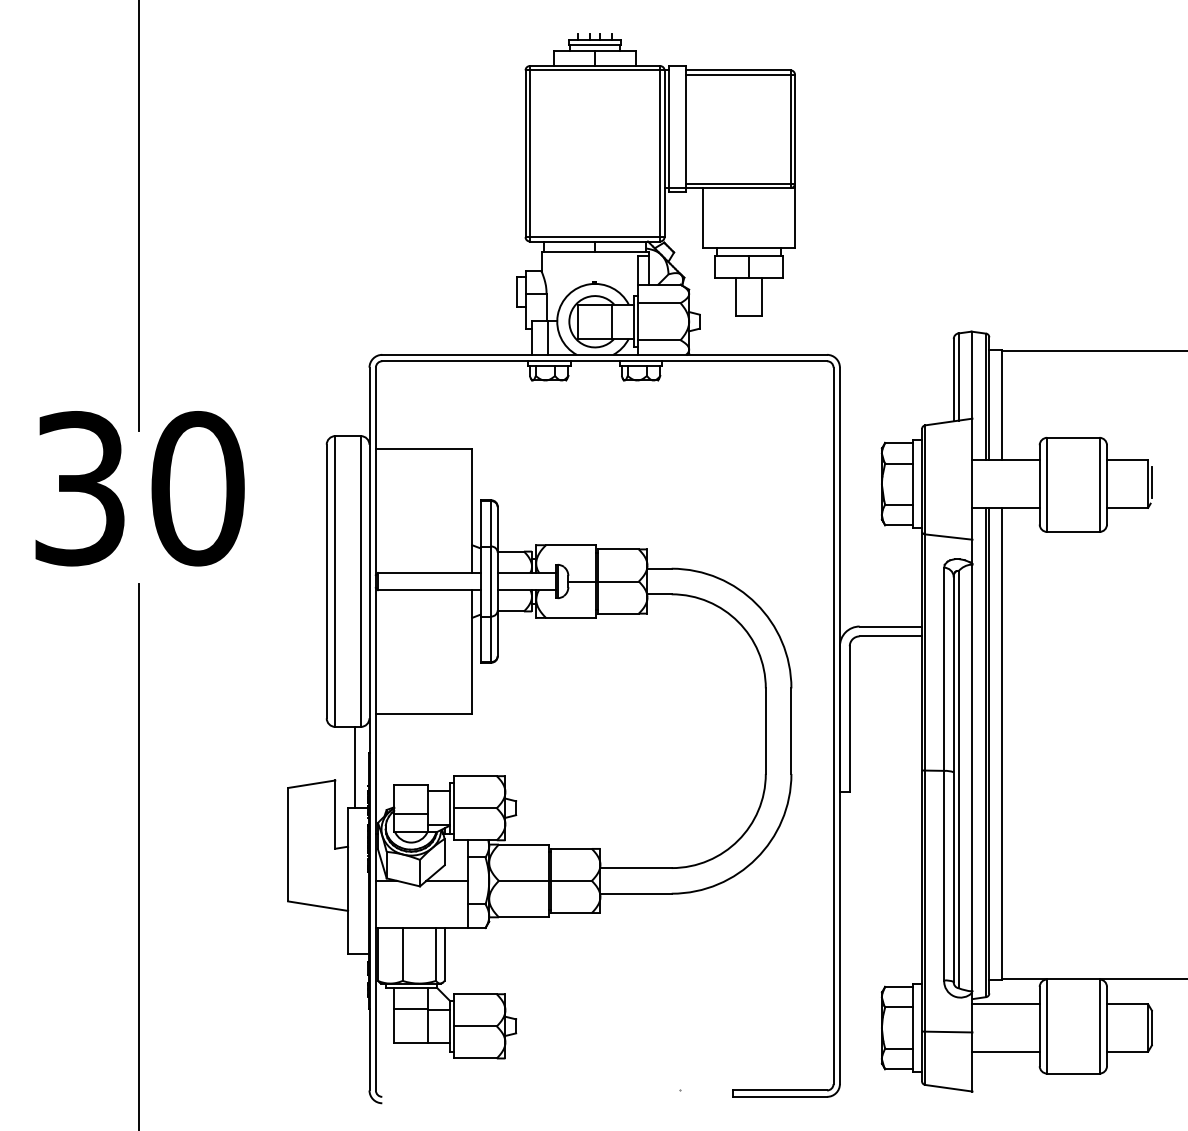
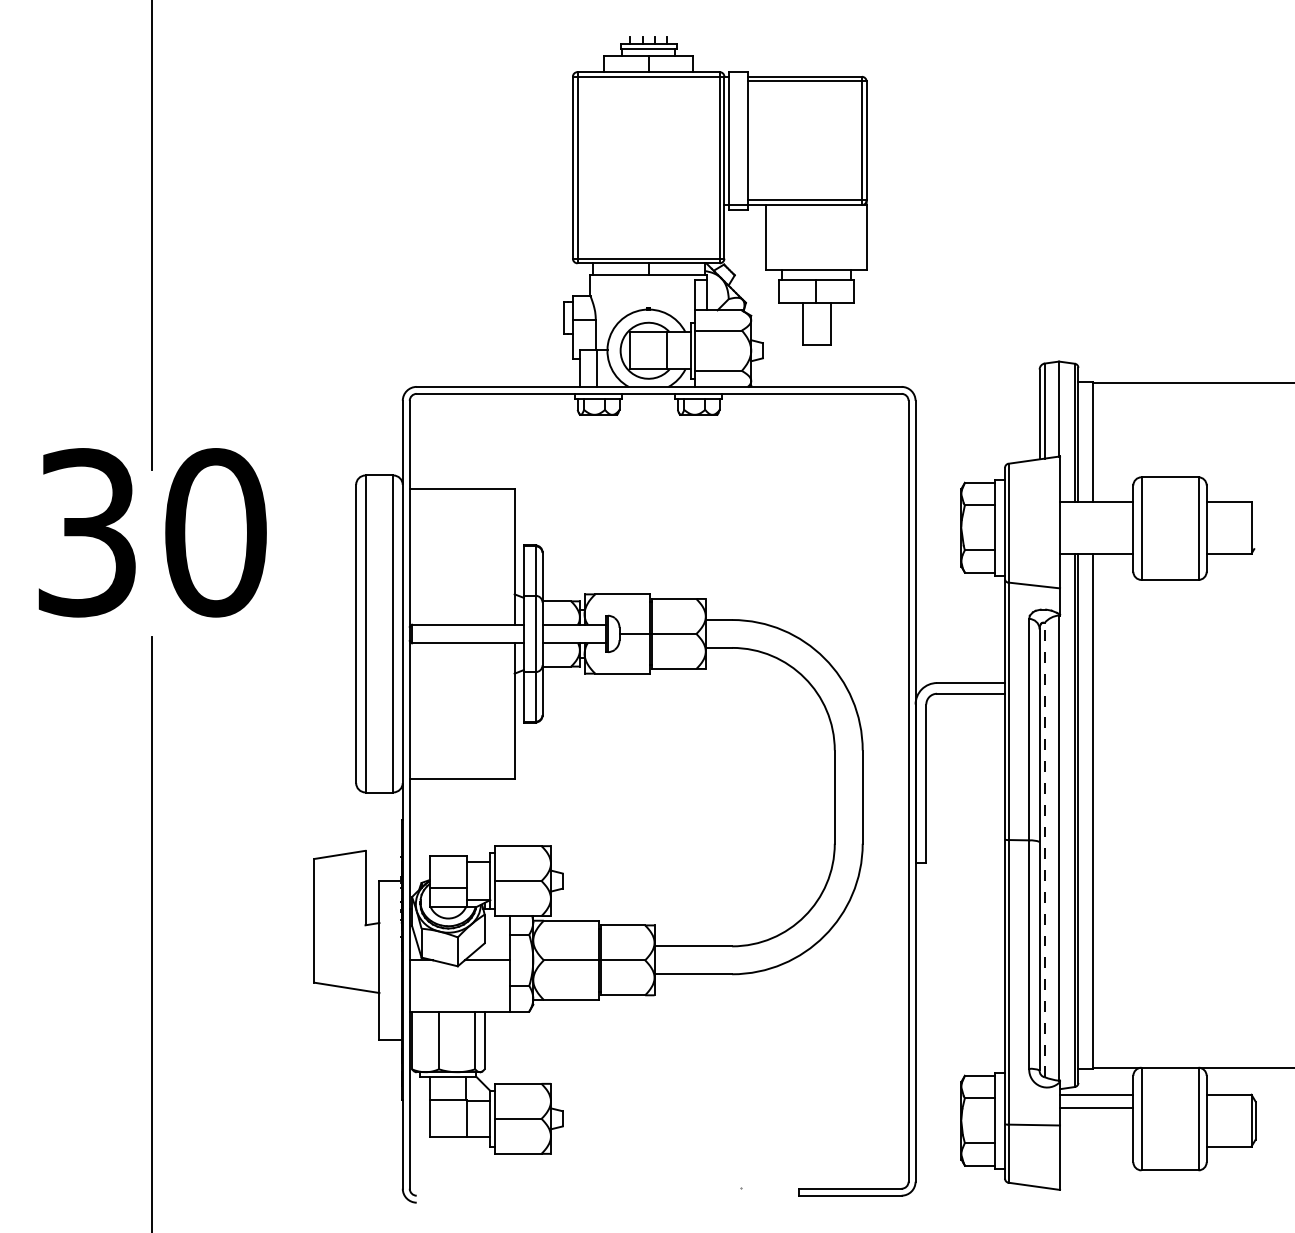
line: (1151, 482) -> (1255, 525), removed
line: (355, 767) -> (387, 836), removed
line: (958, 779) -> (1044, 849), solid -> dashed
line: (1005, 1051) -> (1096, 1107), moved

